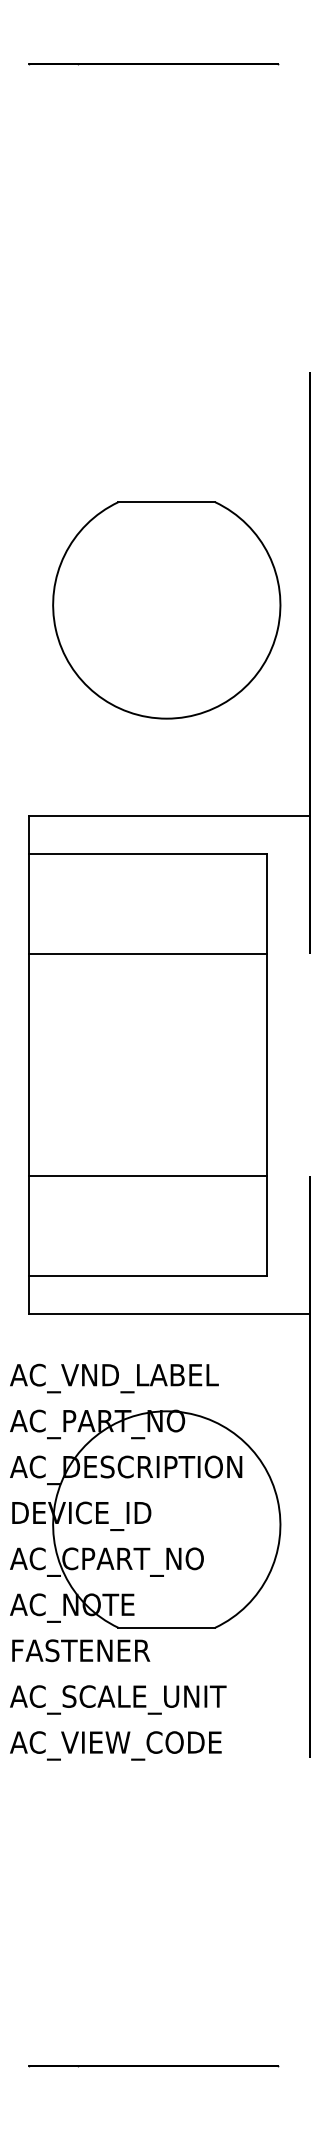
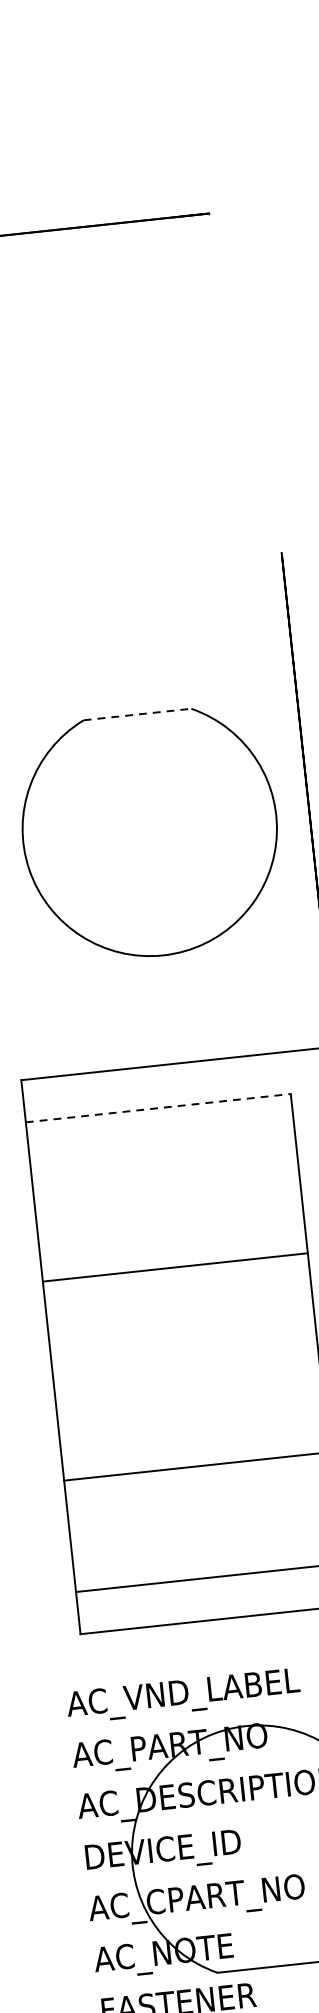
line: (167, 502) -> (138, 714), solid -> dashed
line: (148, 853) -> (158, 1107), solid -> dashed
line: (147, 954) -> (175, 1267), moved

